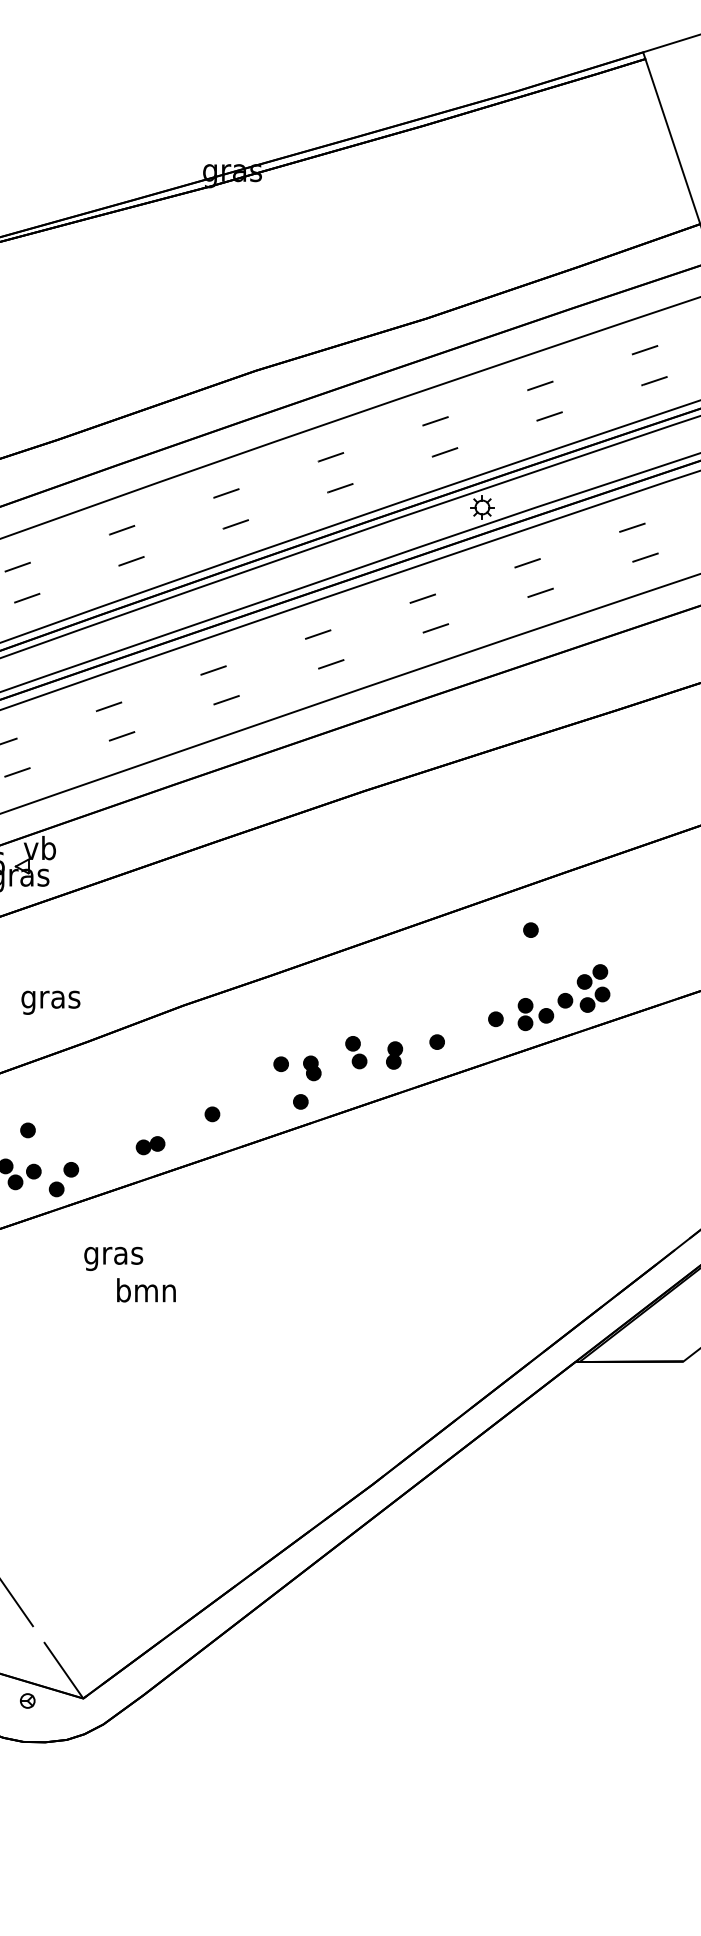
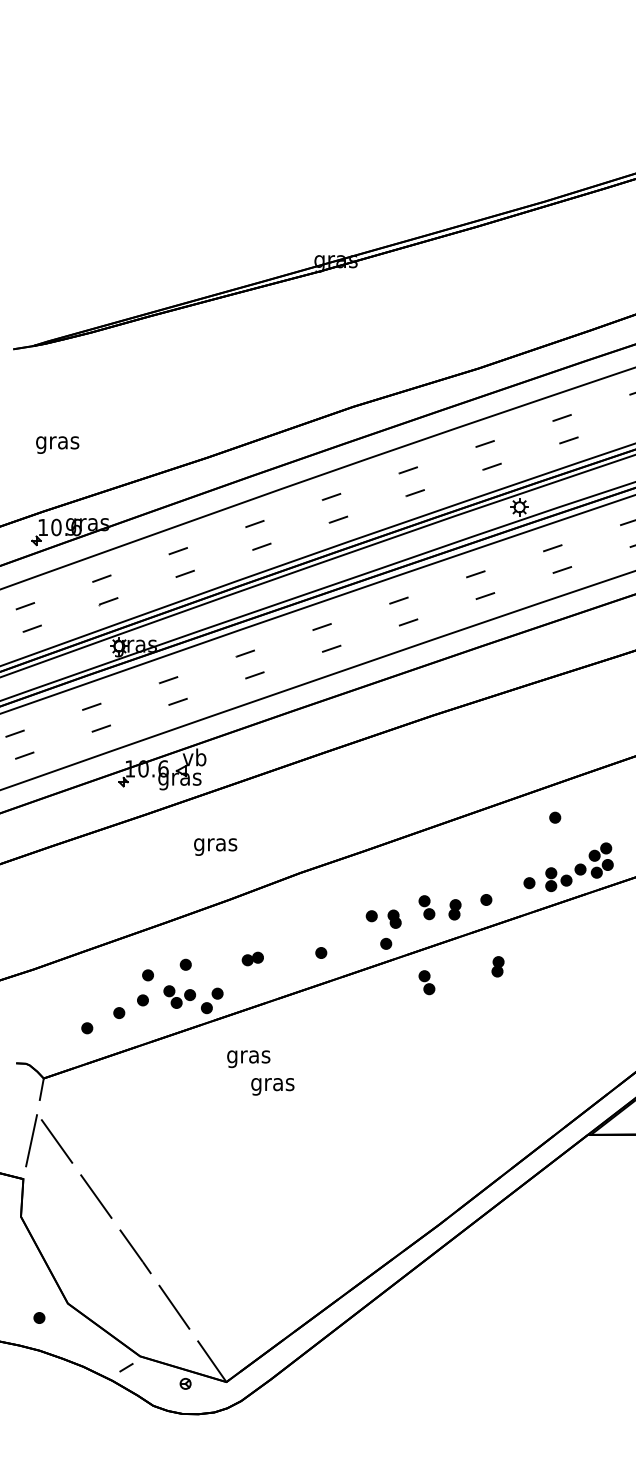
text: (50, 1002) -> (215, 846), moved
part: (452, 1132) -> (497, 966), added
part: (150, 1144) -> (252, 958), moved
part: (355, 1154) -> (426, 982), added
text: (146, 1293) -> (272, 1084), bmn -> gras

